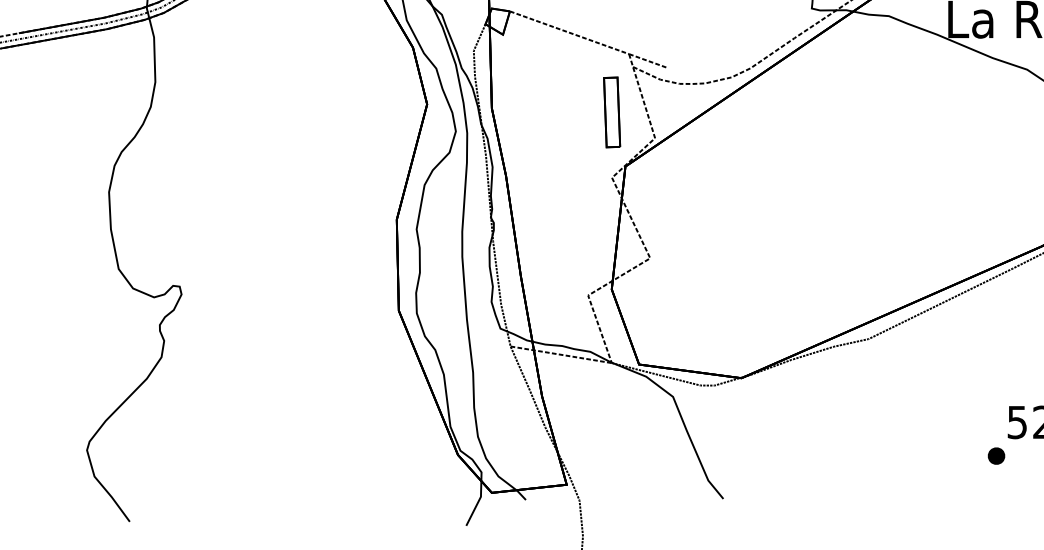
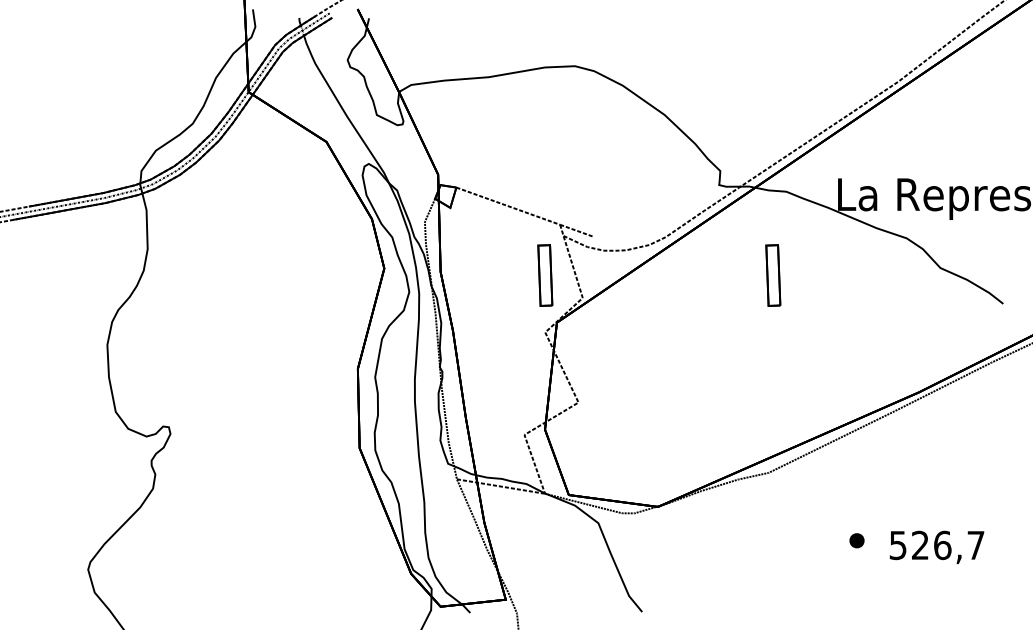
part: (874, 112) -> (773, 275), added
part: (995, 455) -> (856, 540), moved

